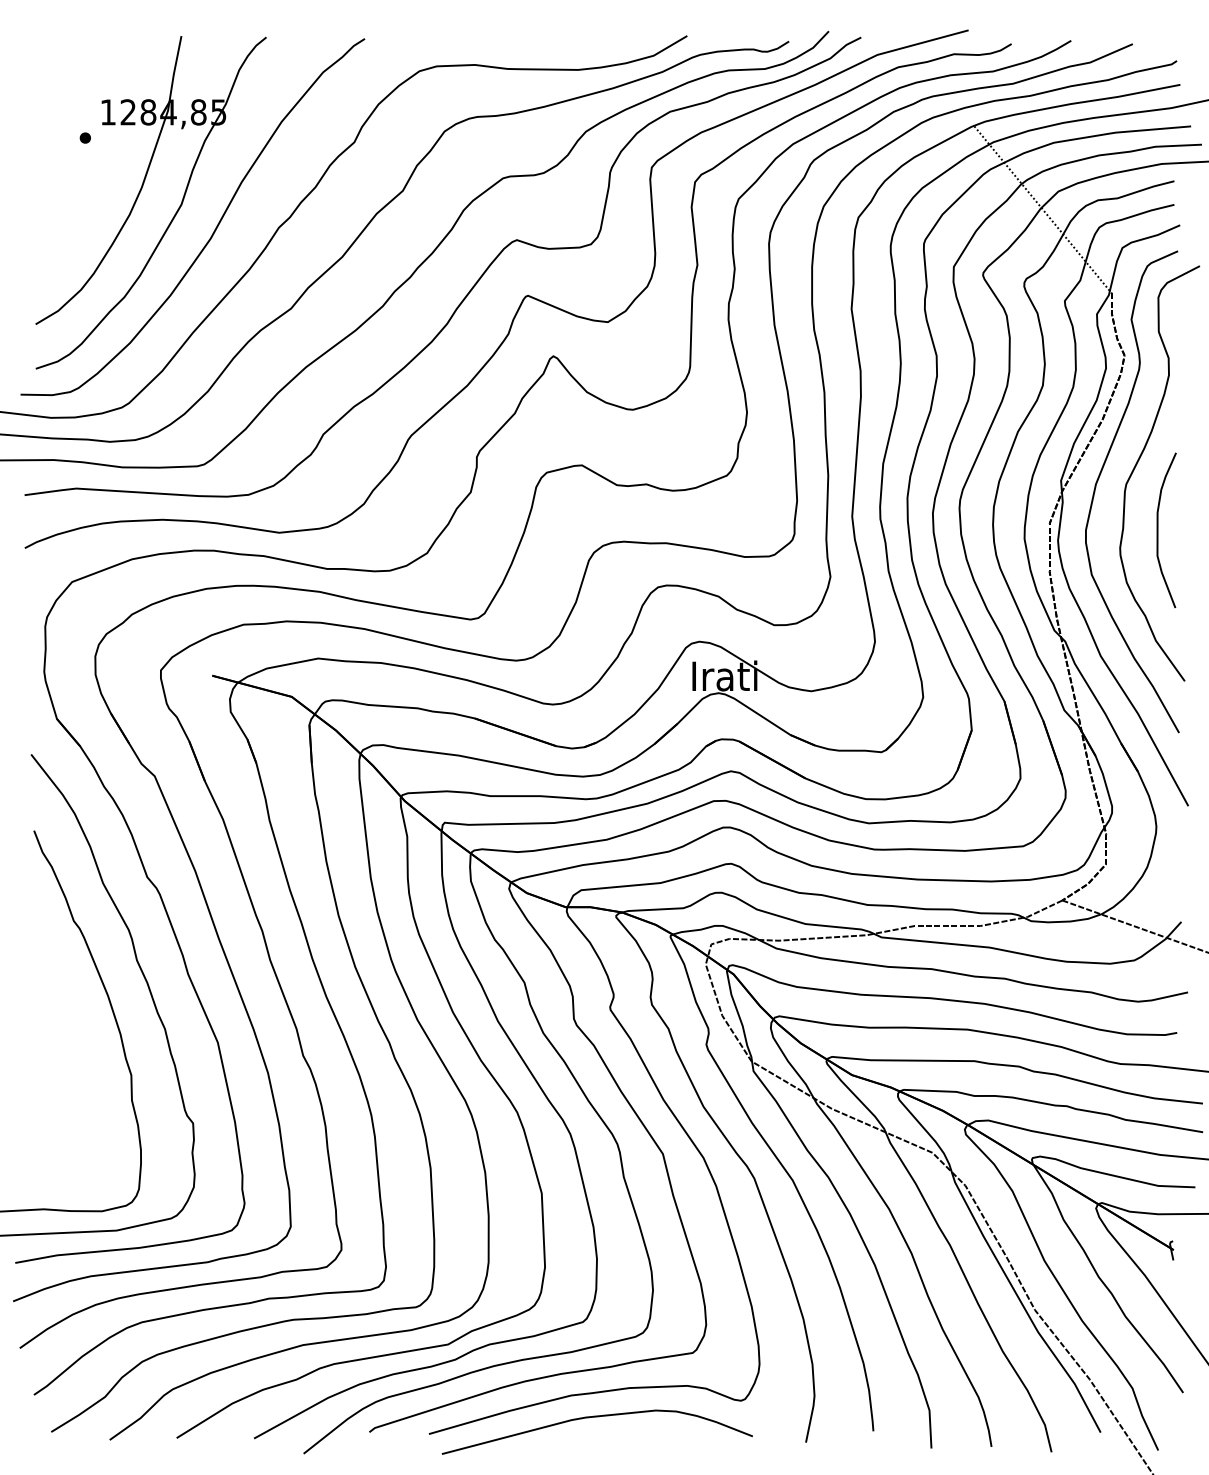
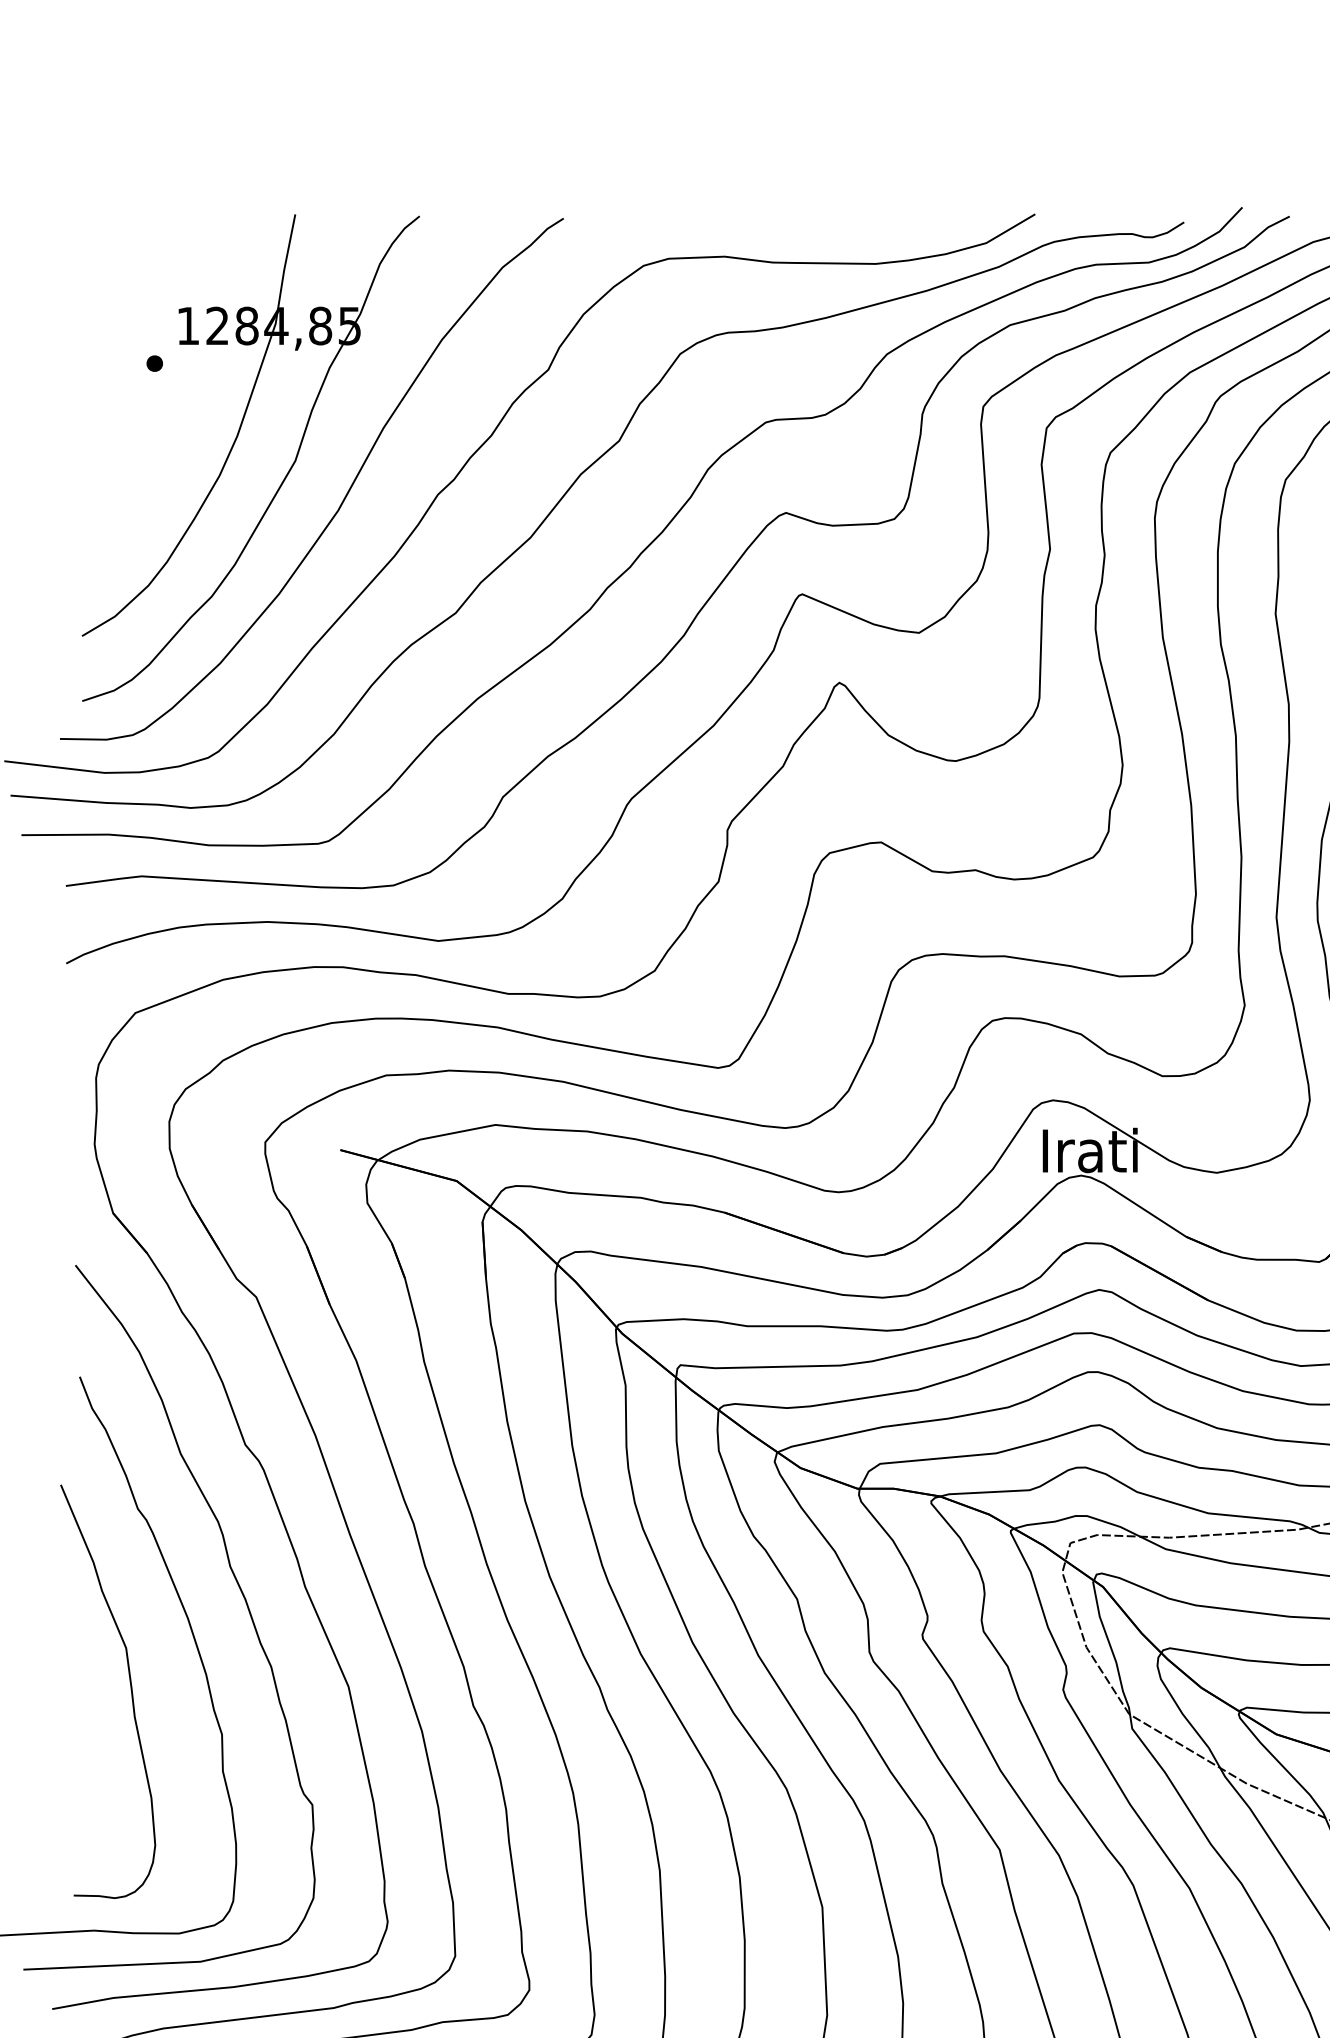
curve: (68, 1045) -> (130, 1690), added

